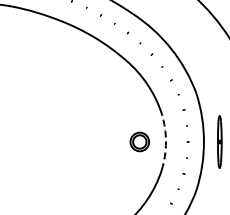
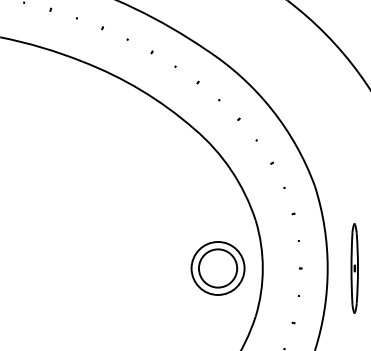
part: (139, 141) -> (217, 267), size x1.67
arc: (165, 141) -> (262, 267), dashed -> solid

